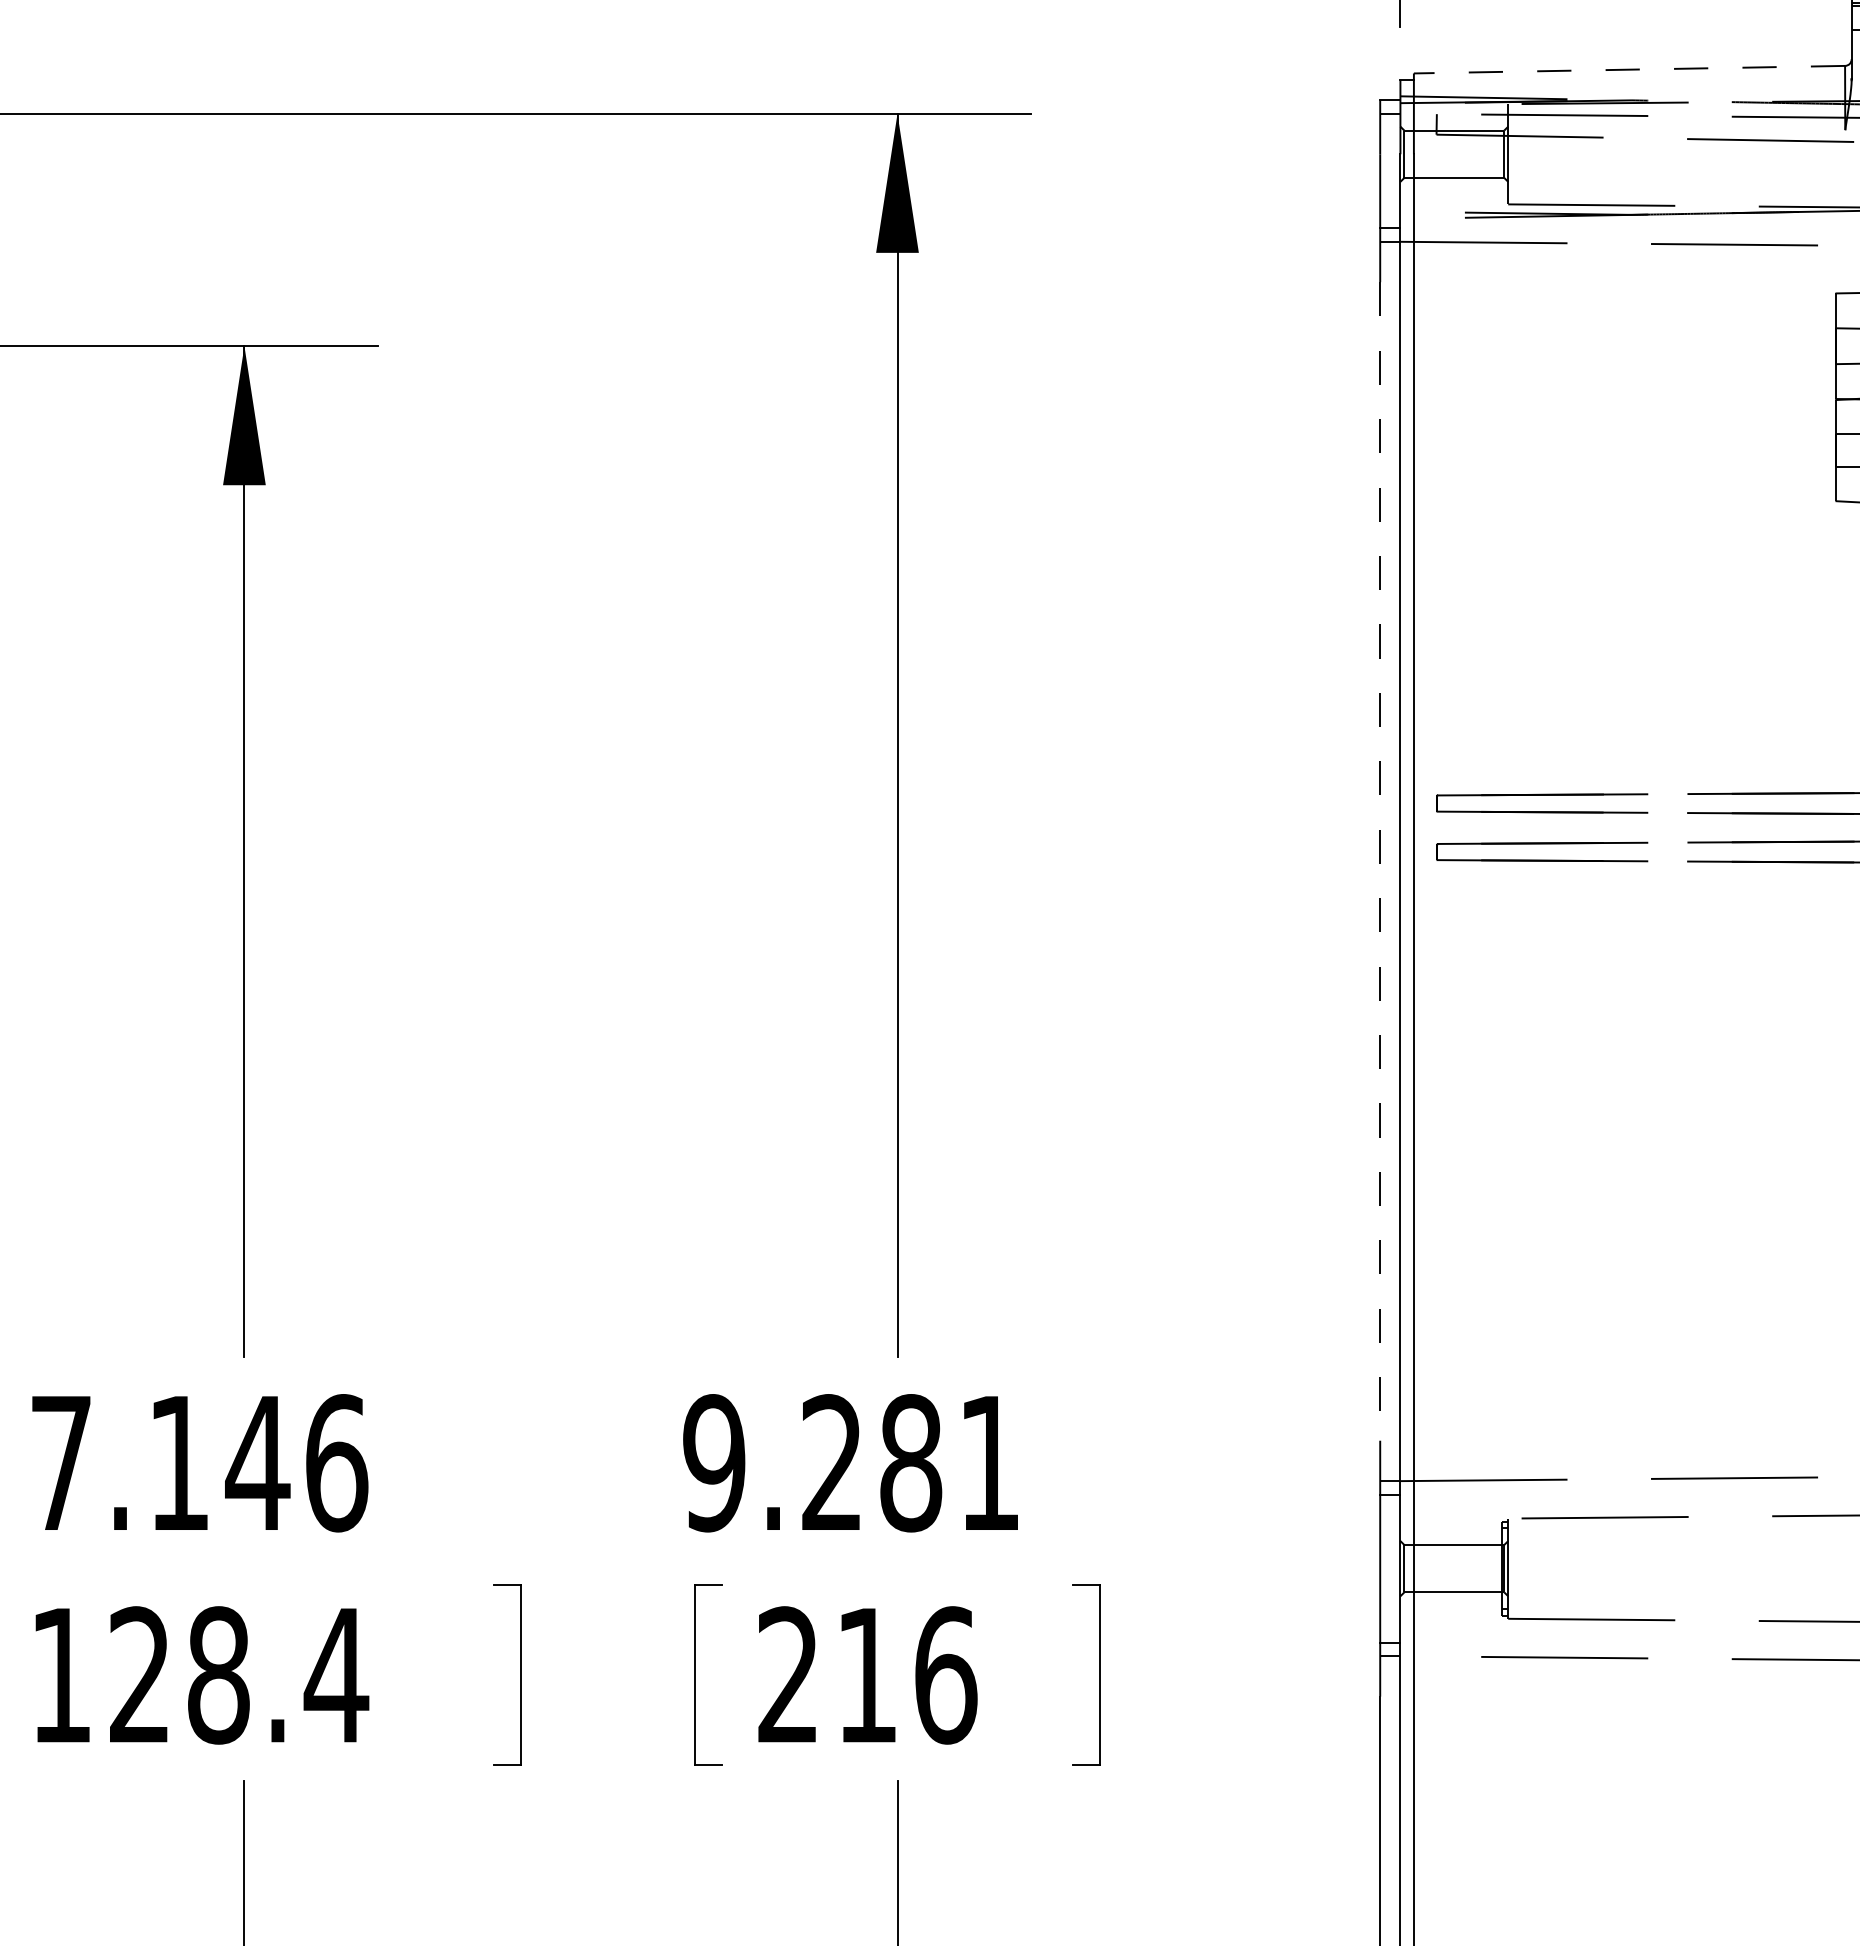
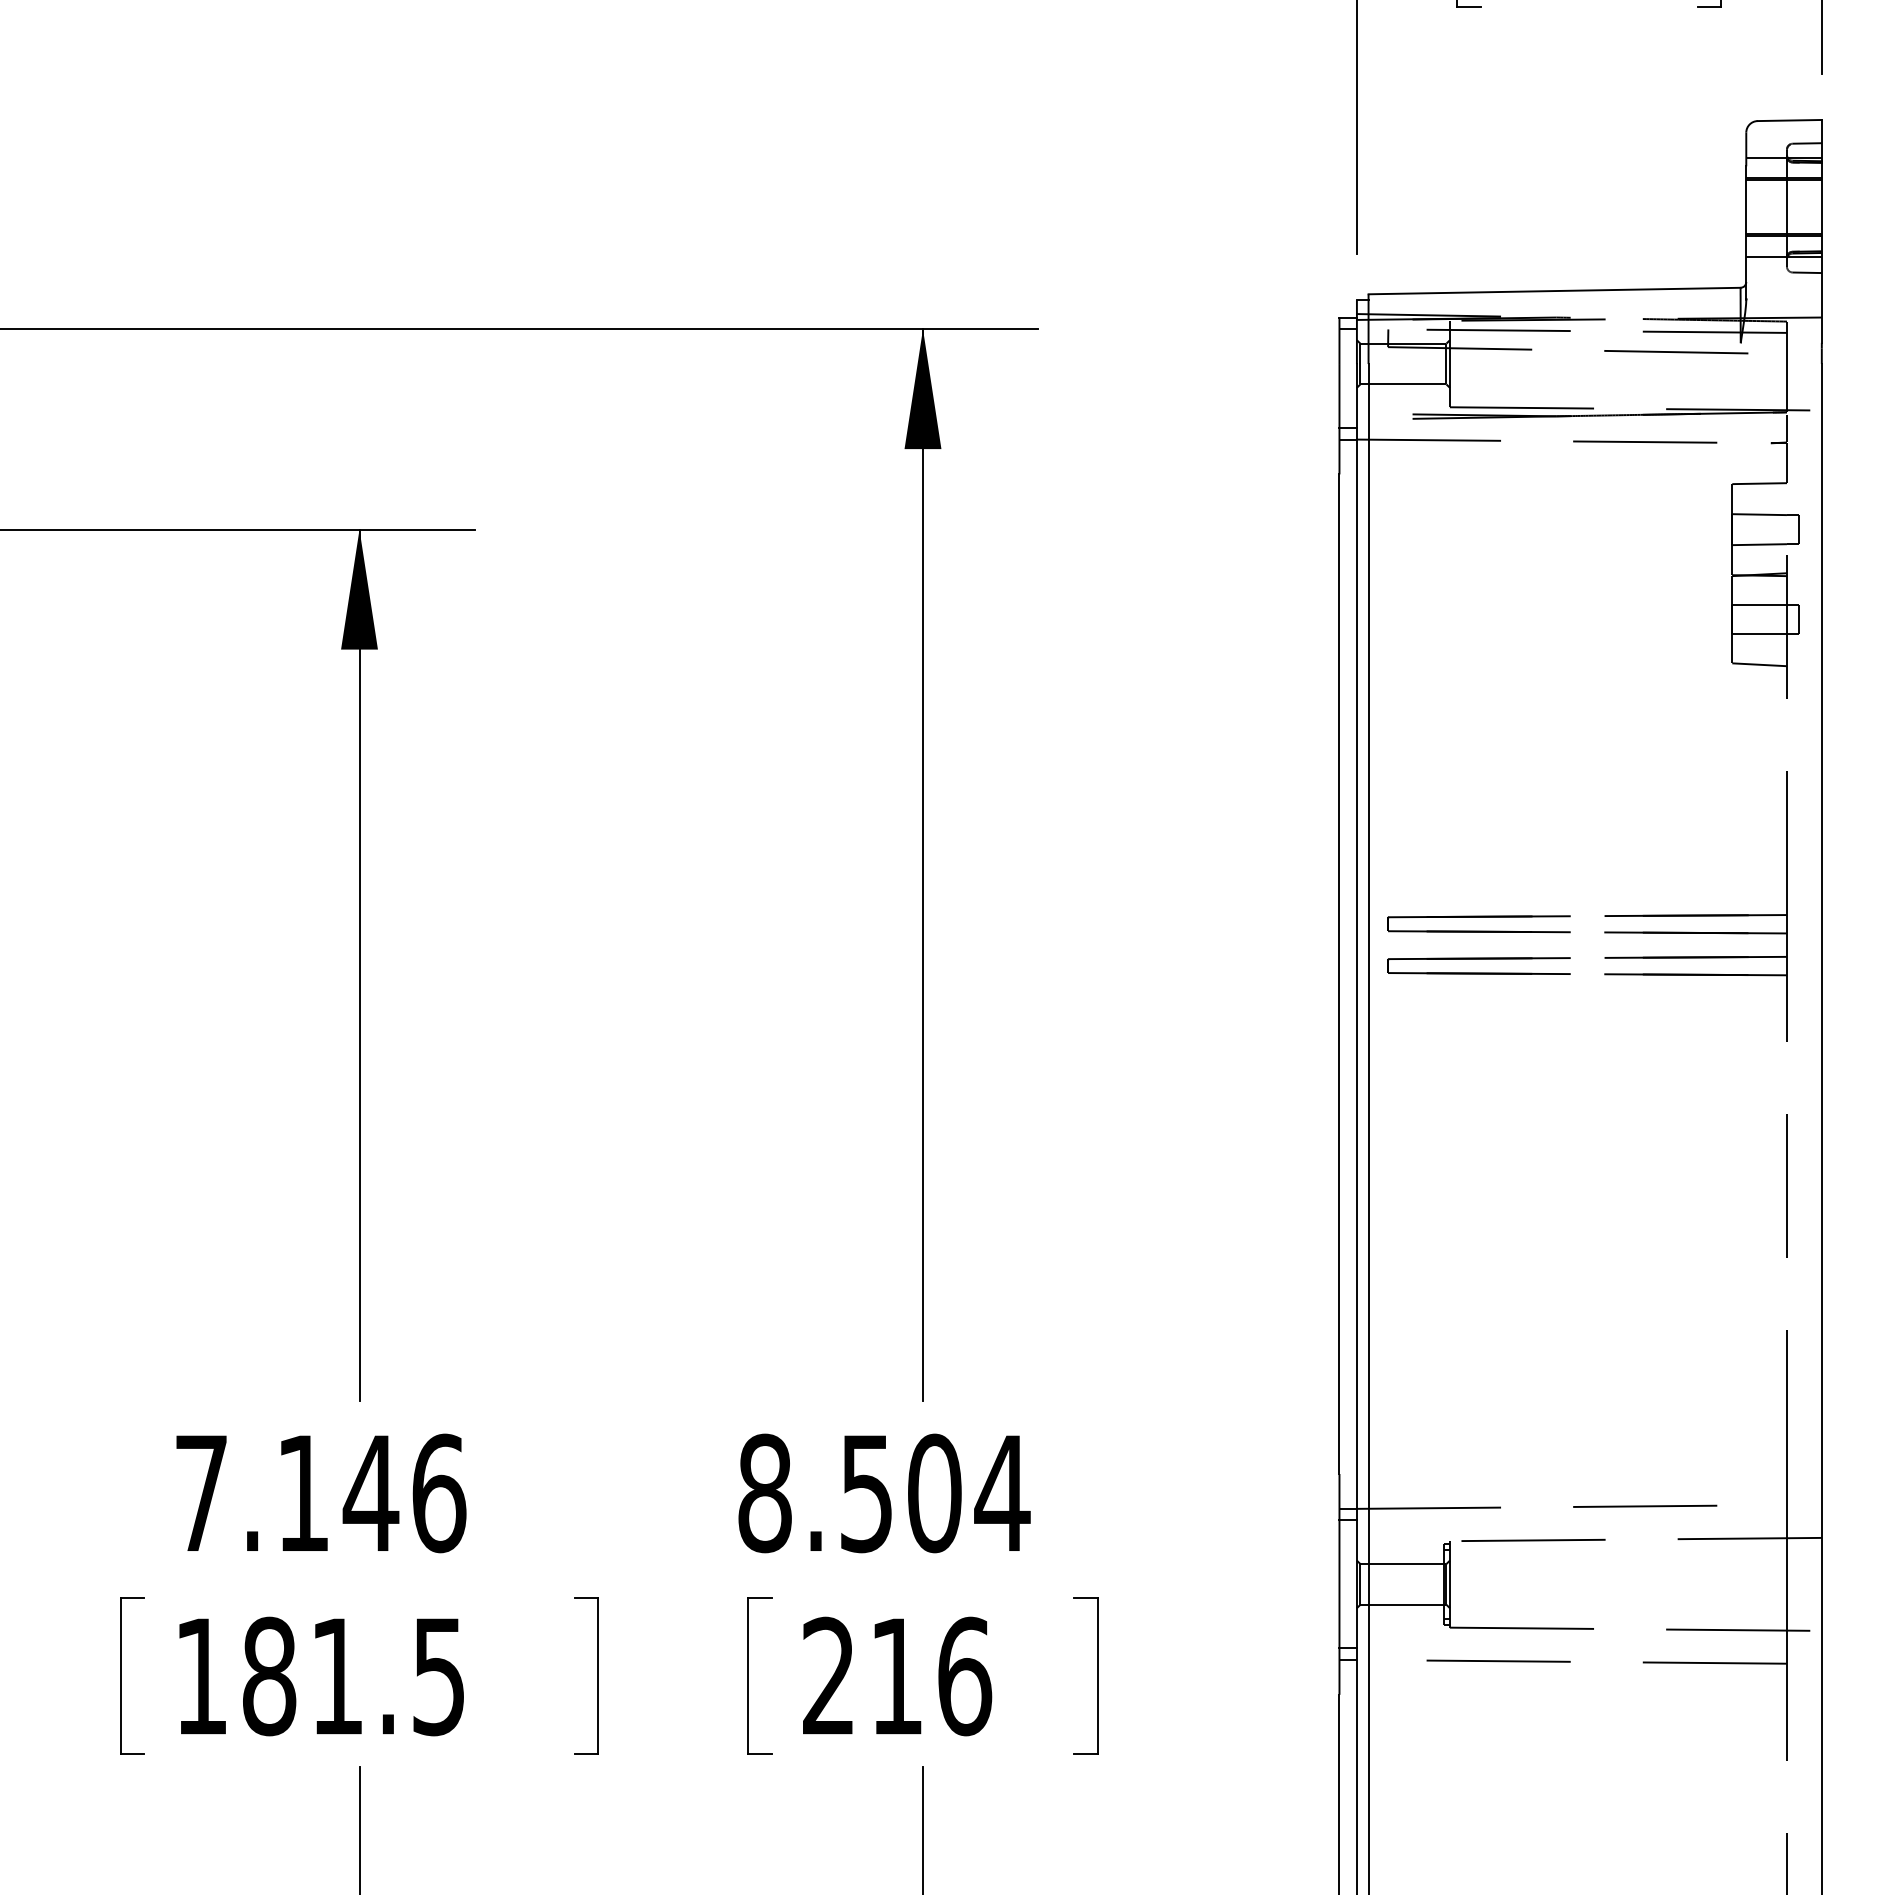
line: (1629, 70) -> (1554, 291), dashed -> solid
line: (1380, 861) -> (1339, 974), dashed -> solid
text: (852, 1463) -> (884, 1493), 9.281 -> 8.504
text: (239, 1675) -> (355, 1676), 128.4 -> 181.5

